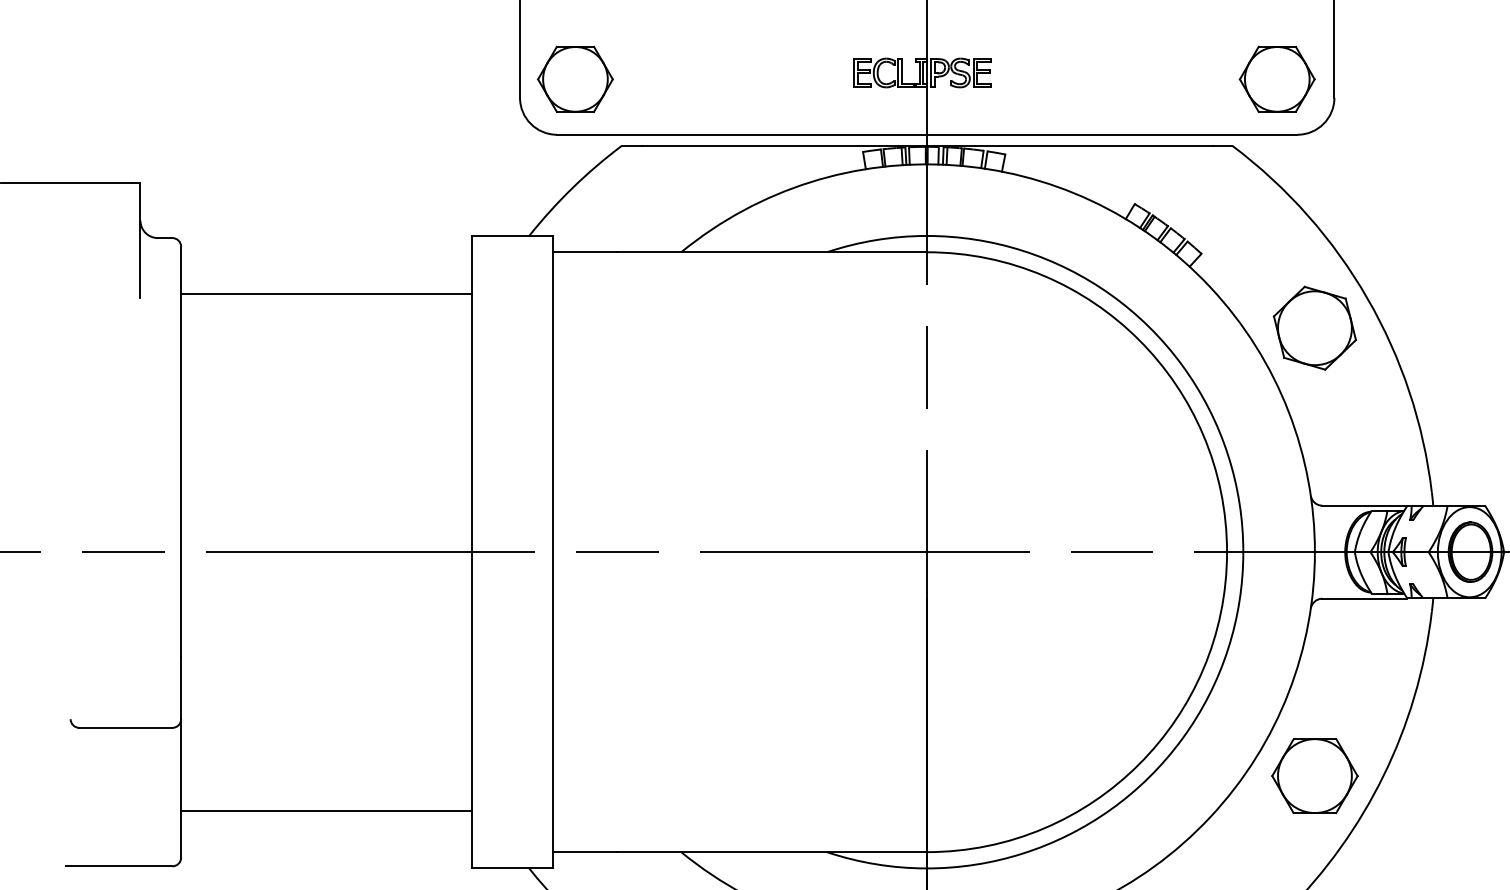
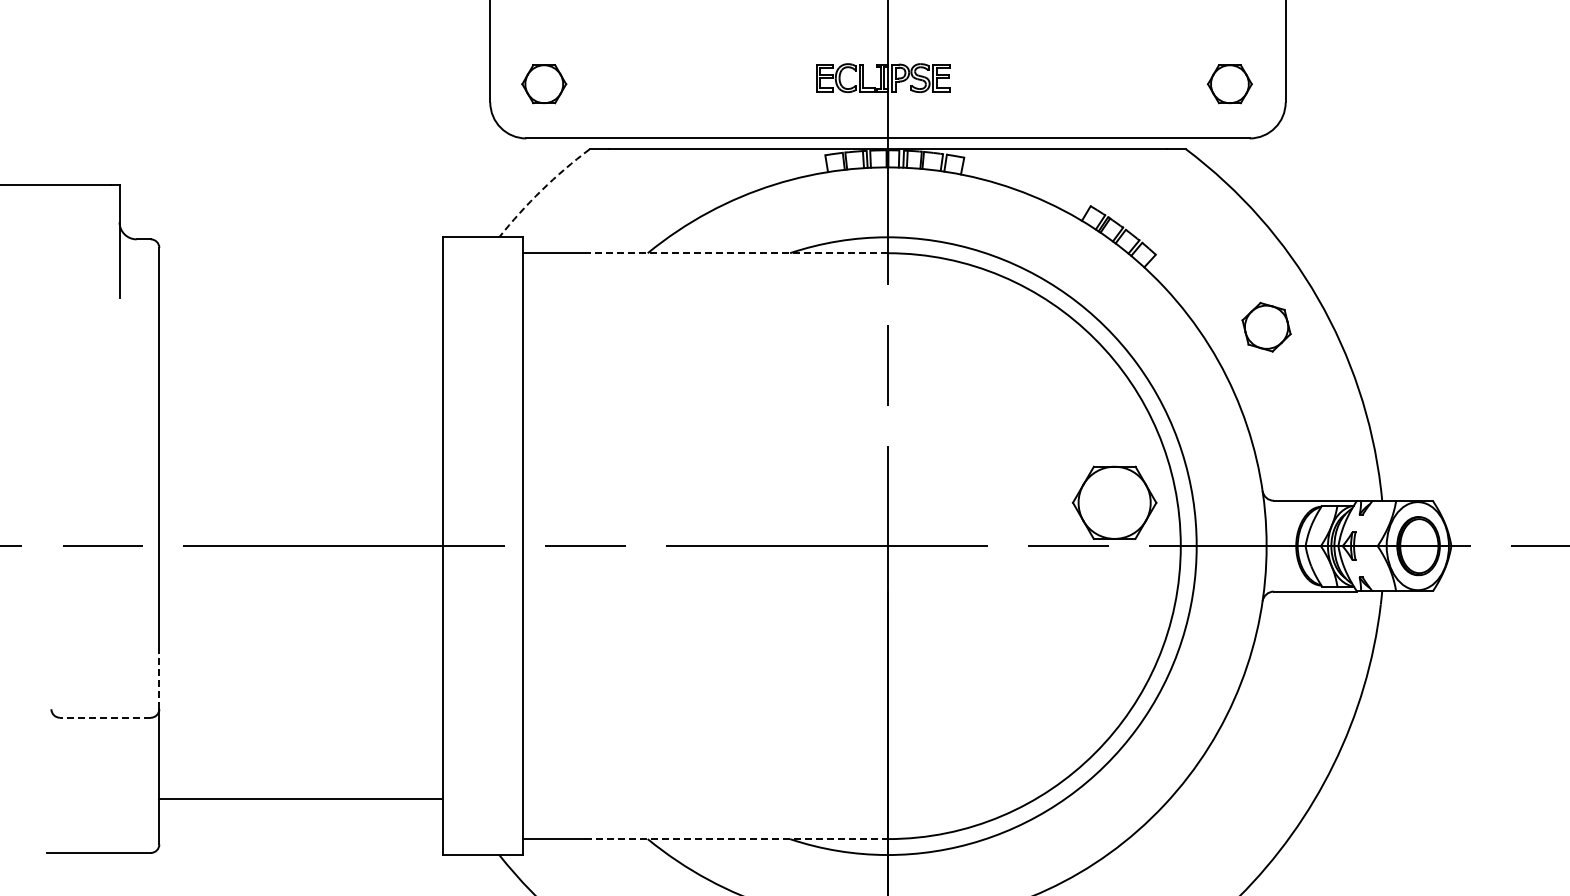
part: (574, 78) -> (543, 83), size x0.6
part: (1276, 78) -> (1229, 83), size x0.6
arc: (572, 188) -> (541, 190), solid -> dashed
line: (772, 252) -> (736, 253), solid -> dashed
line: (326, 293) -> (301, 293), removed
part: (1314, 327) -> (1266, 326), size x0.6
line: (181, 687) -> (159, 678), solid -> dashed
line: (125, 727) -> (104, 717), solid -> dashed
part: (1314, 775) -> (1114, 502), moved
line: (772, 852) -> (736, 839), solid -> dashed

